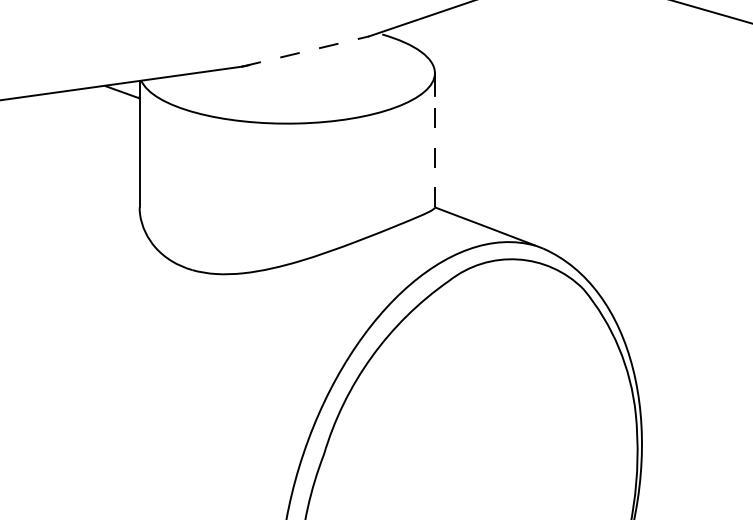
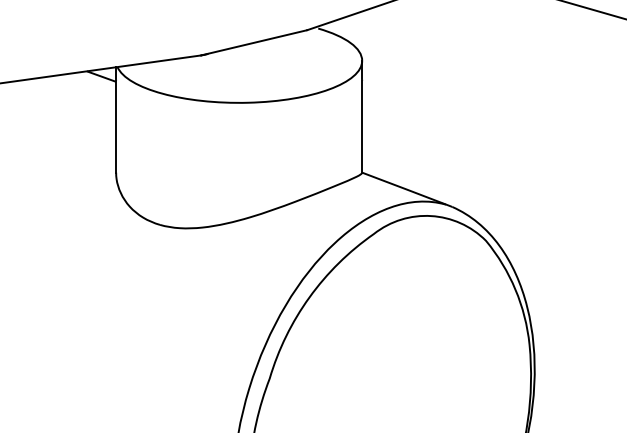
line: (305, 51) -> (254, 42), dashed -> solid
line: (434, 151) -> (361, 126), dashed -> solid

